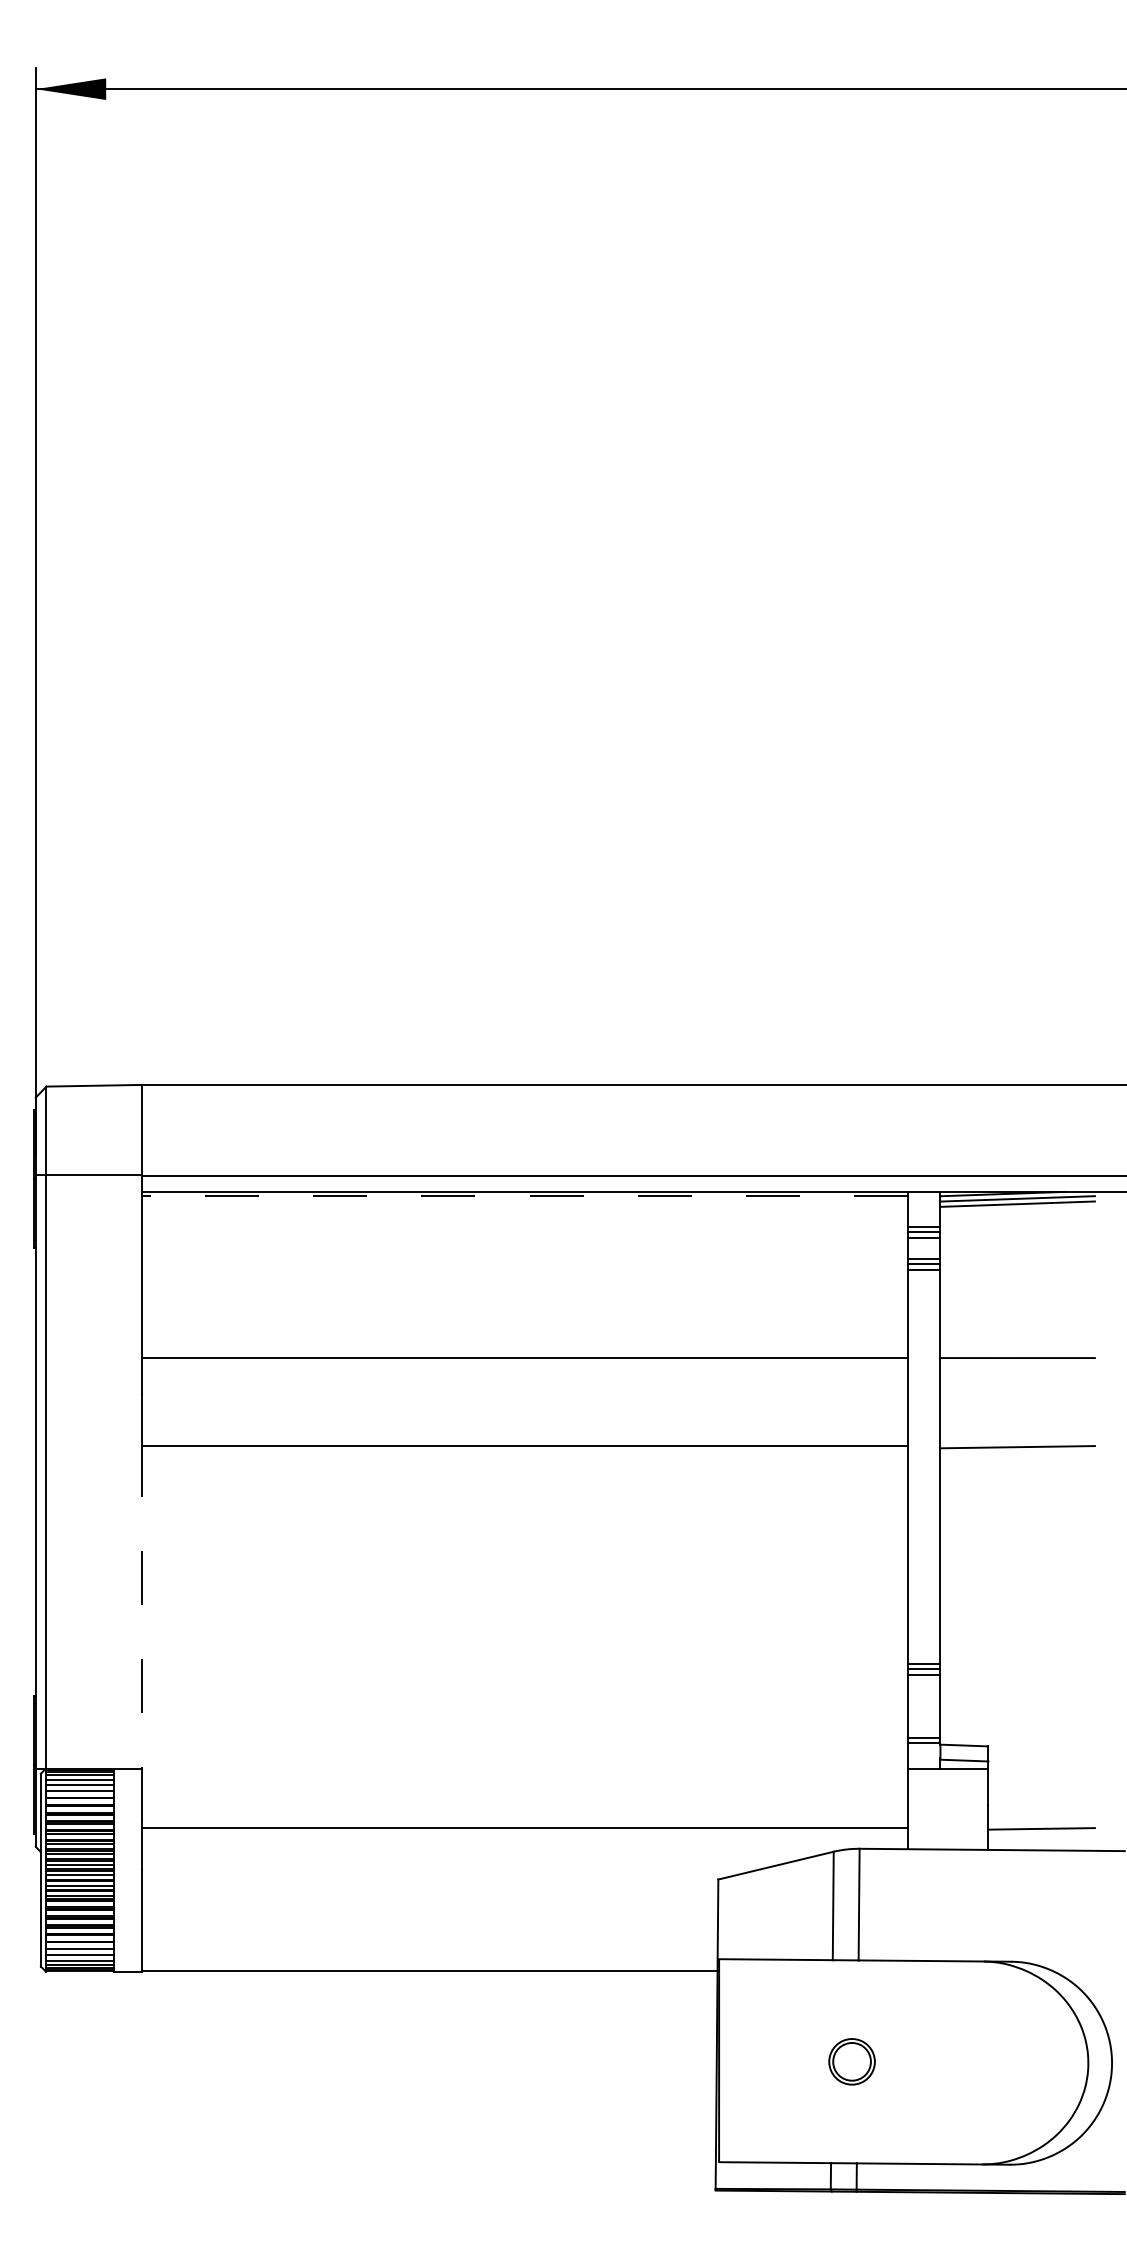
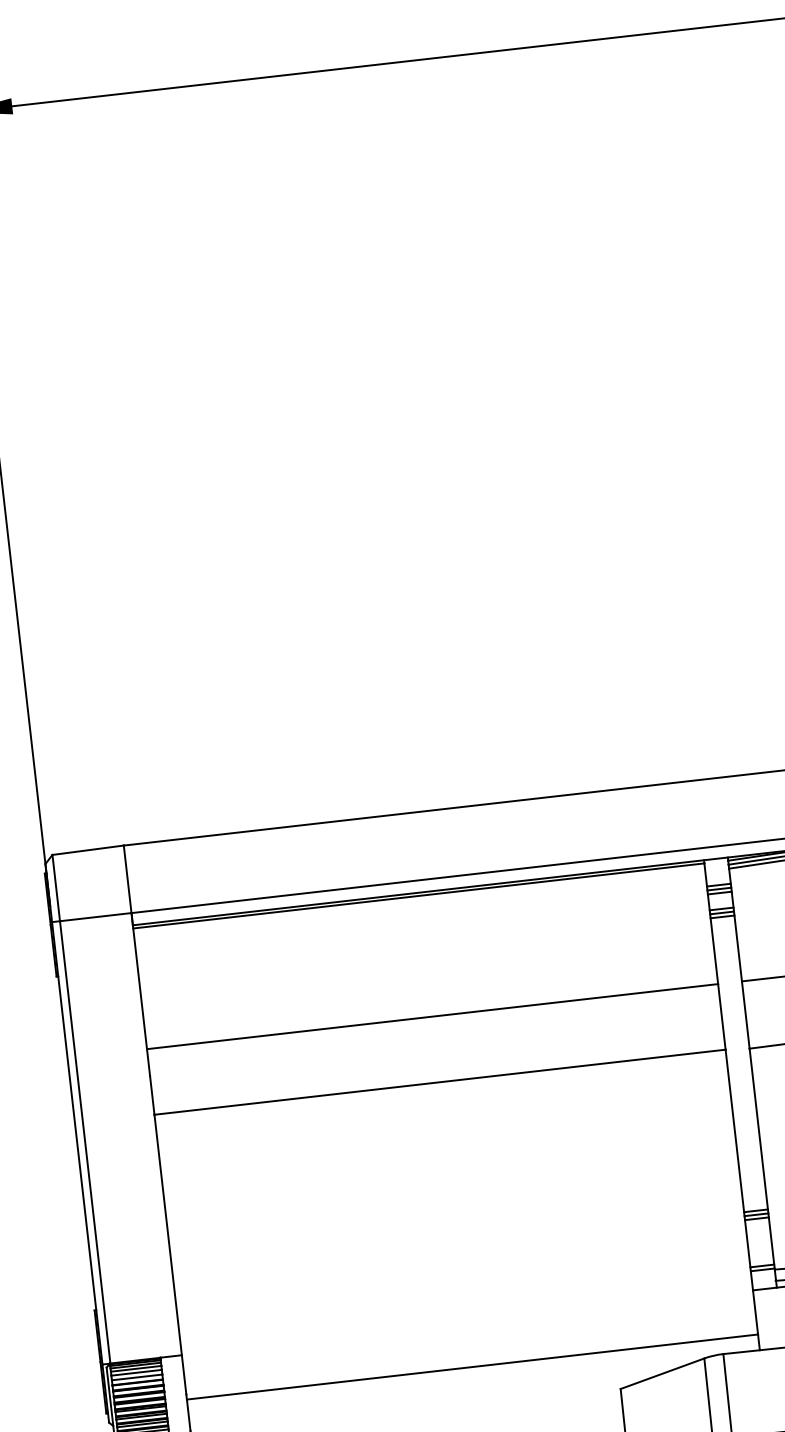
line: (524, 1196) -> (418, 896), dashed -> solid
line: (142, 1633) -> (170, 1254), dashed -> solid

